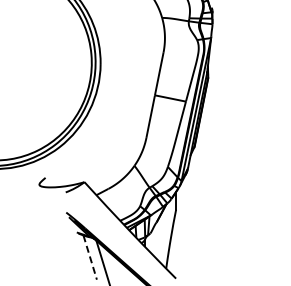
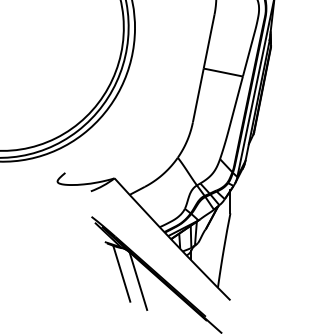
line: (90, 258) -> (122, 274), dashed -> solid

